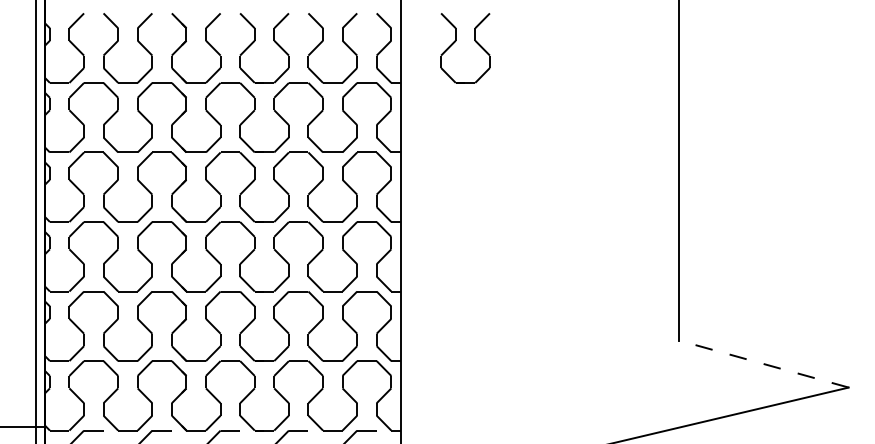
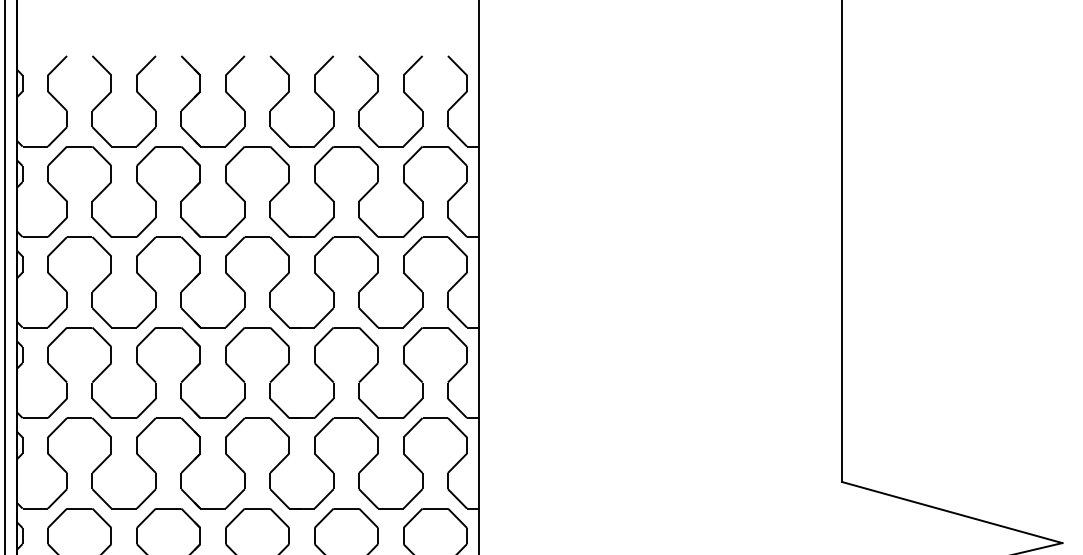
part: (456, 41) -> (551, 92), removed
line: (764, 364) -> (952, 513), dashed -> solid

